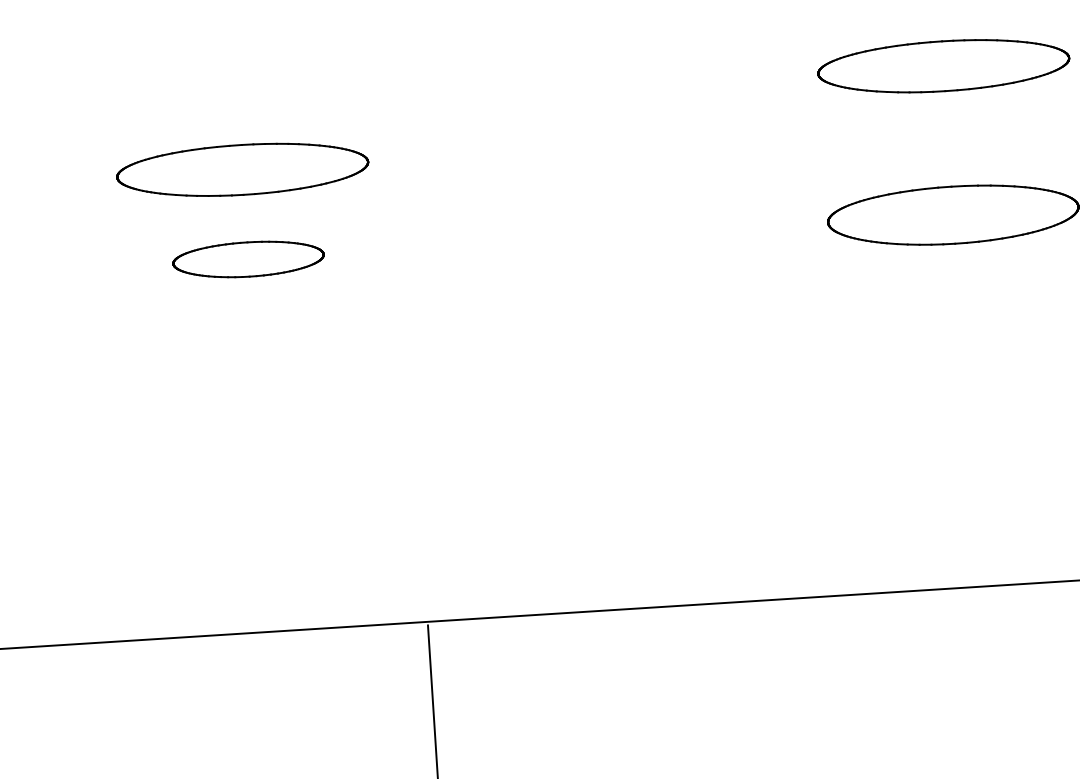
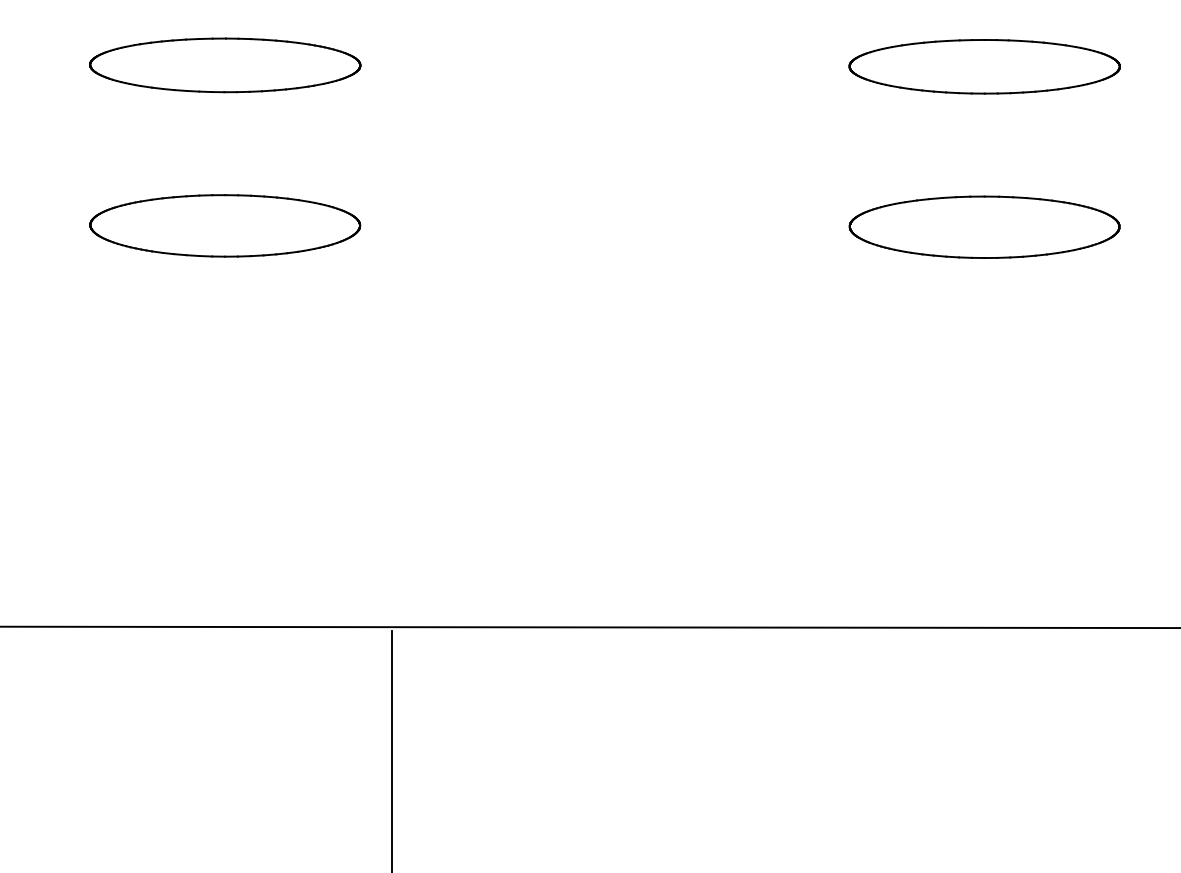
part: (242, 170) -> (225, 65), moved
part: (248, 259) -> (225, 225), size x1.67

